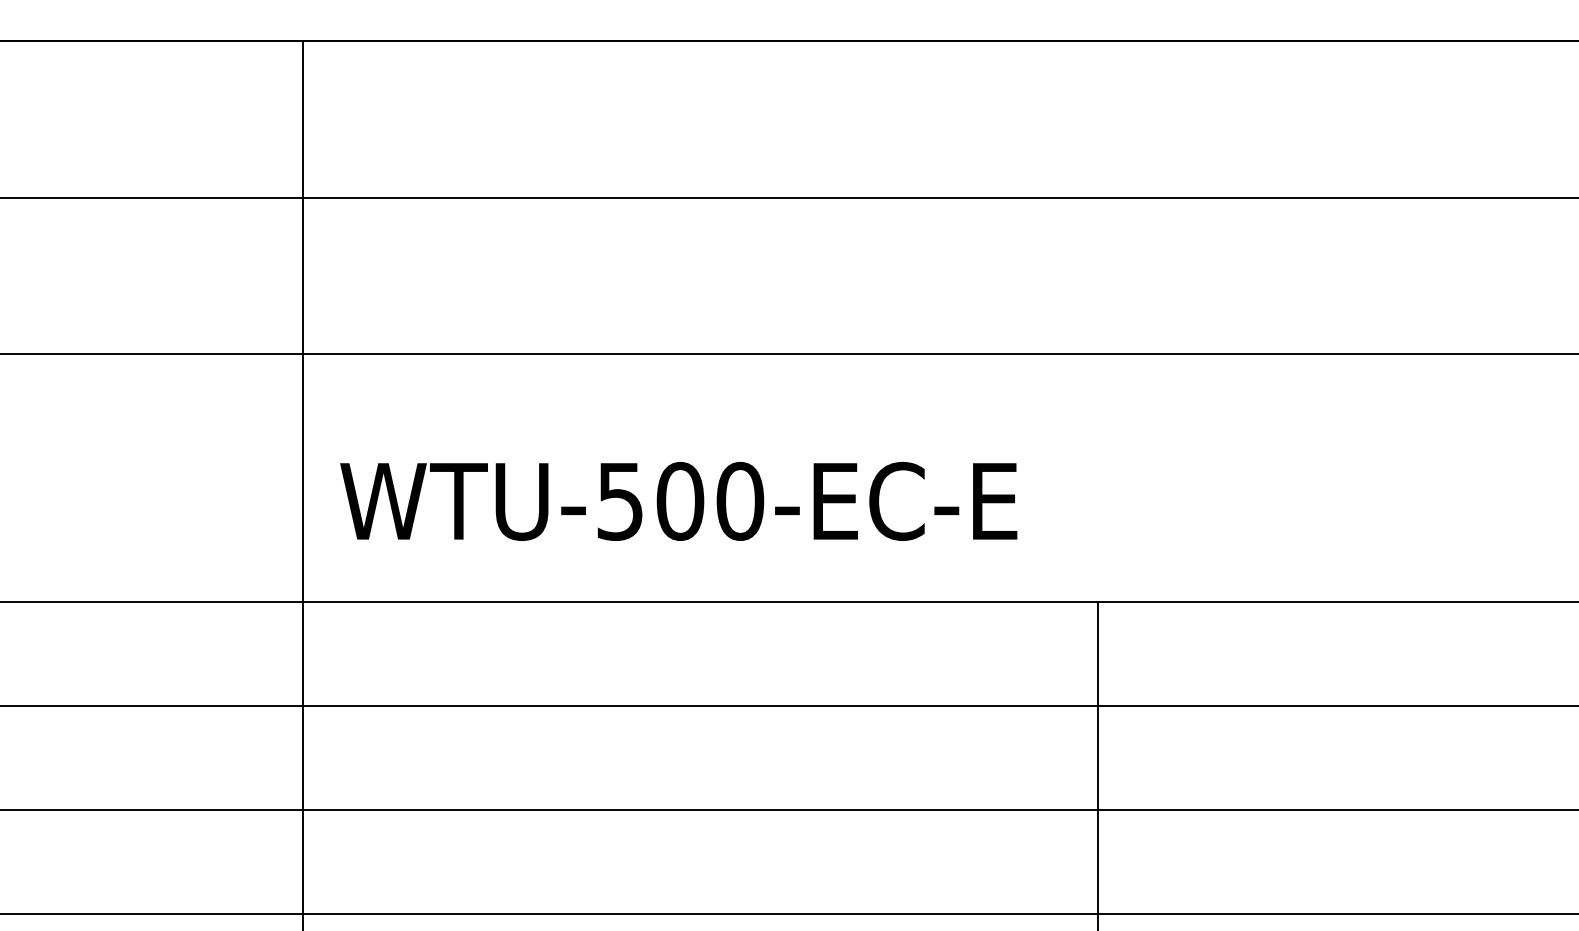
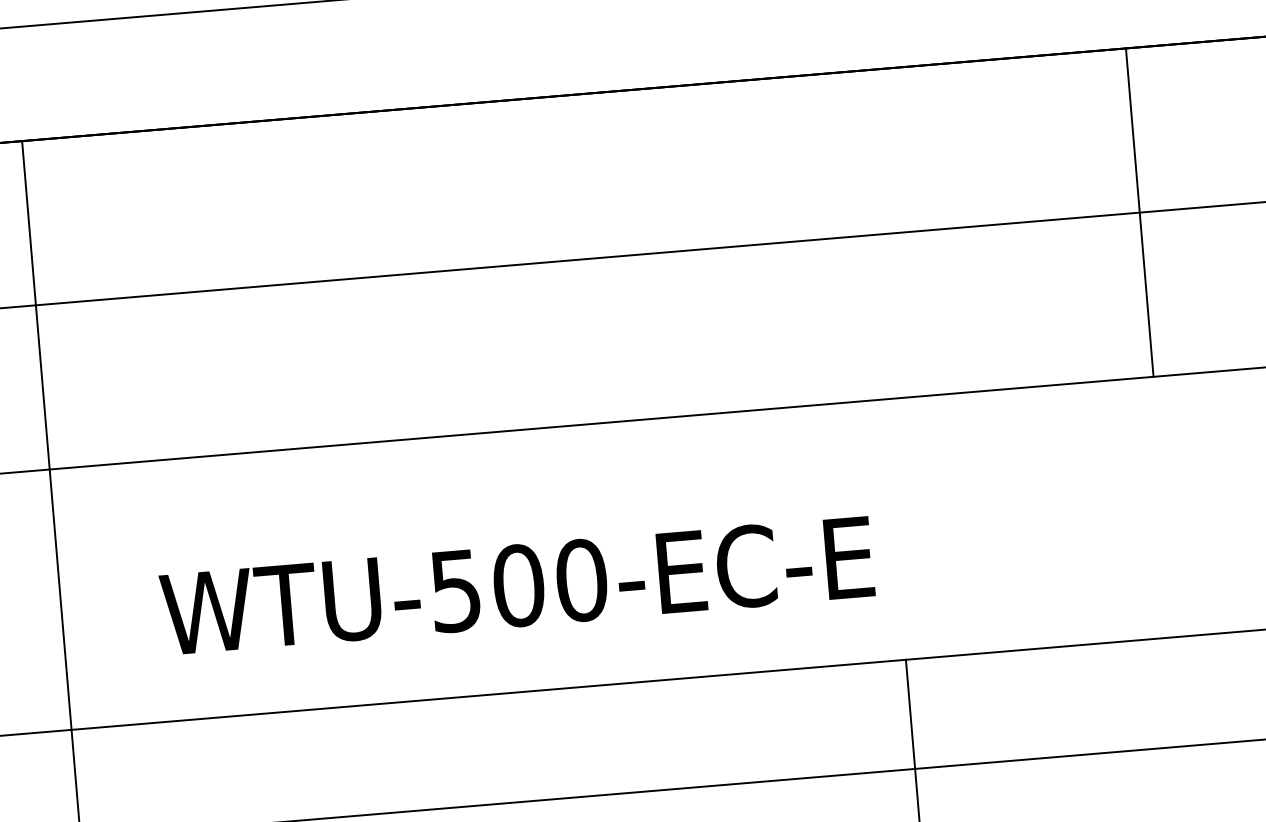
line: (1354, 197) -> (1139, 212), added
text: (678, 500) -> (516, 584), moved

